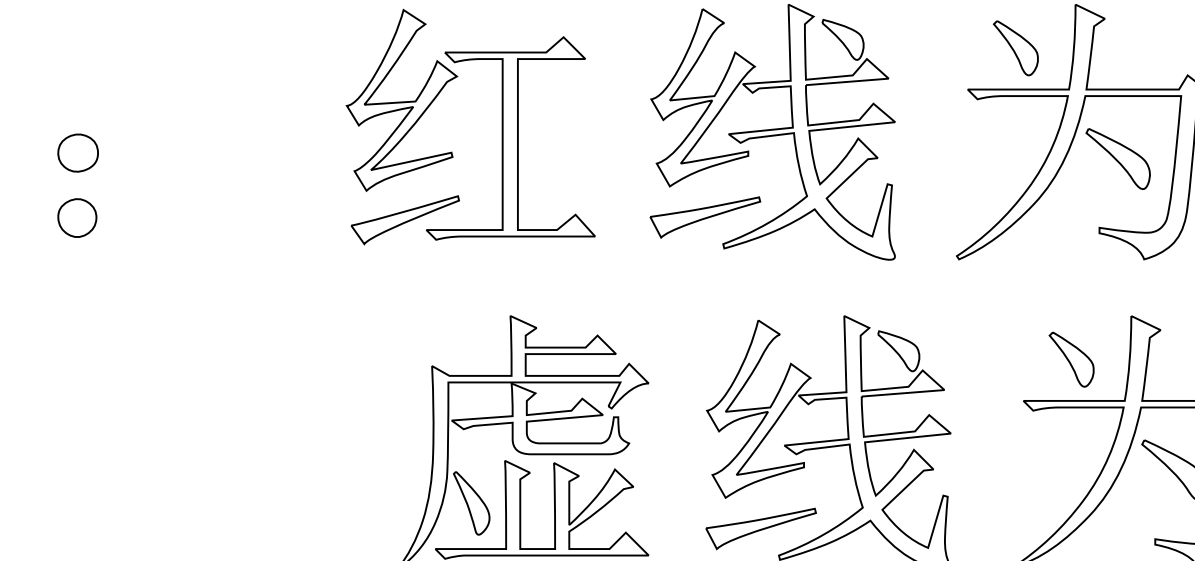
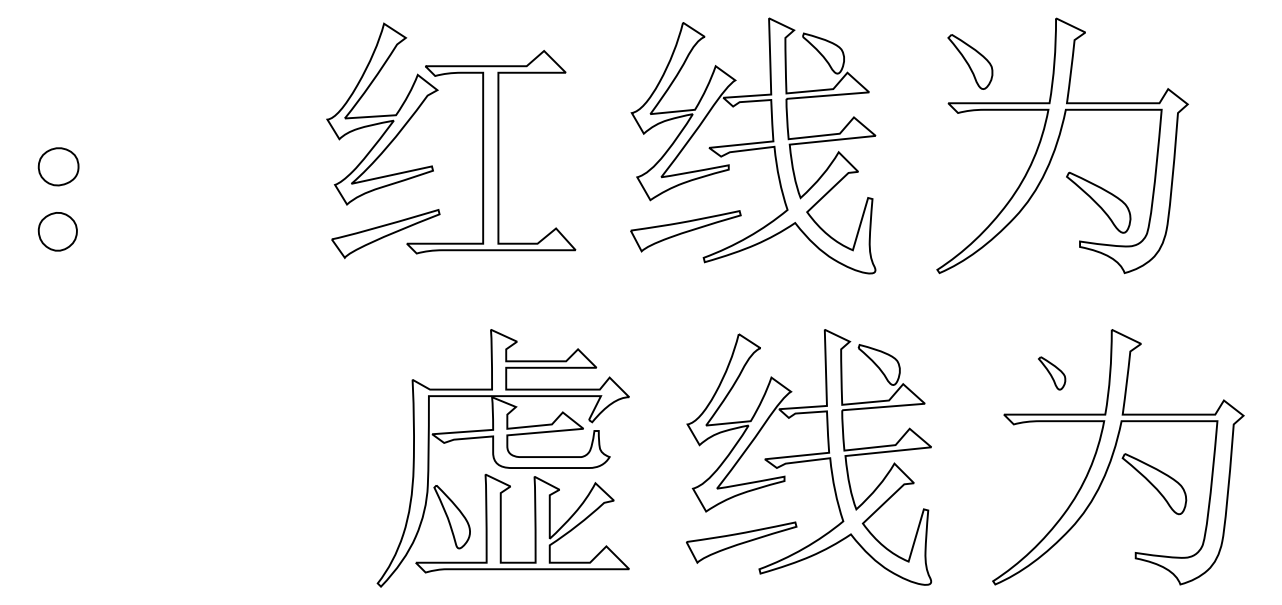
part: (1016, 47) -> (970, 61), moved
part: (1118, 158) -> (1098, 202), moved
part: (1071, 359) -> (1051, 373), size x0.6

